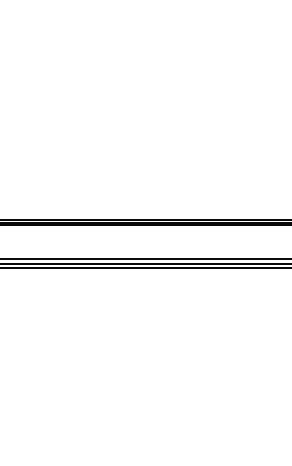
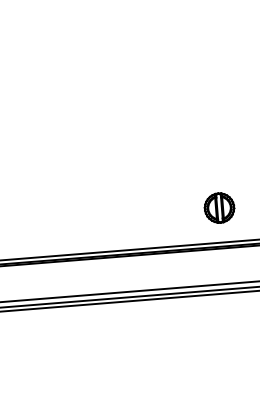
part: (257, 186) -> (219, 207), added

